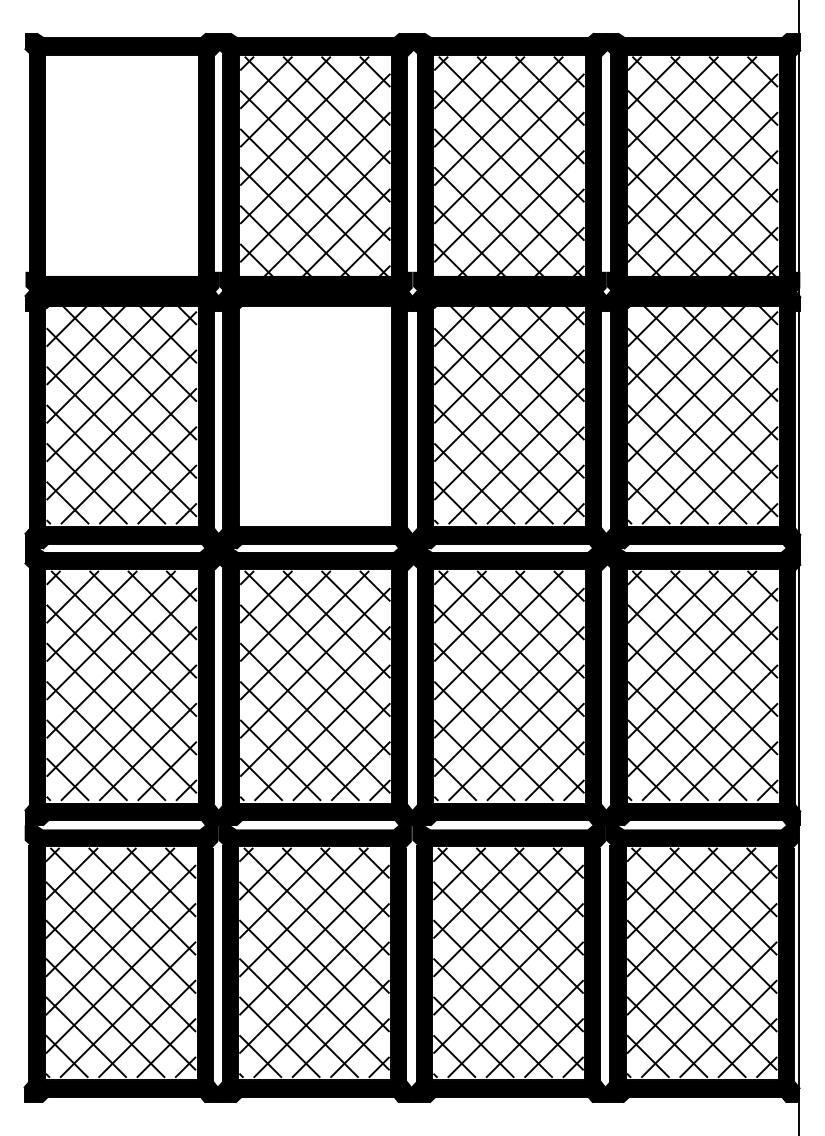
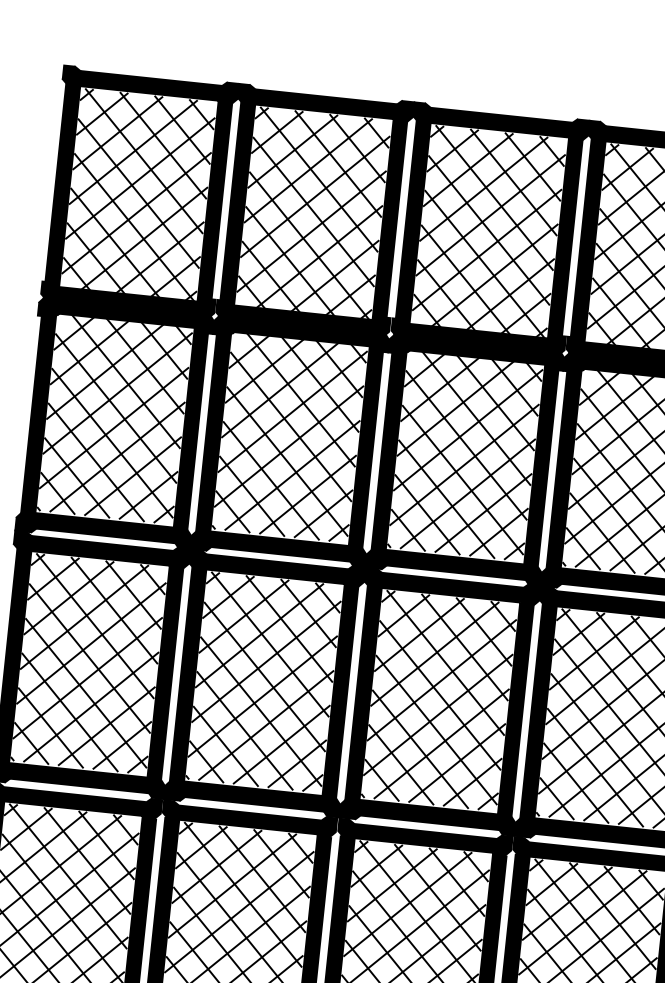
hatch: (121, 171) -> (137, 198), added
hatch: (315, 409) -> (290, 432), added

